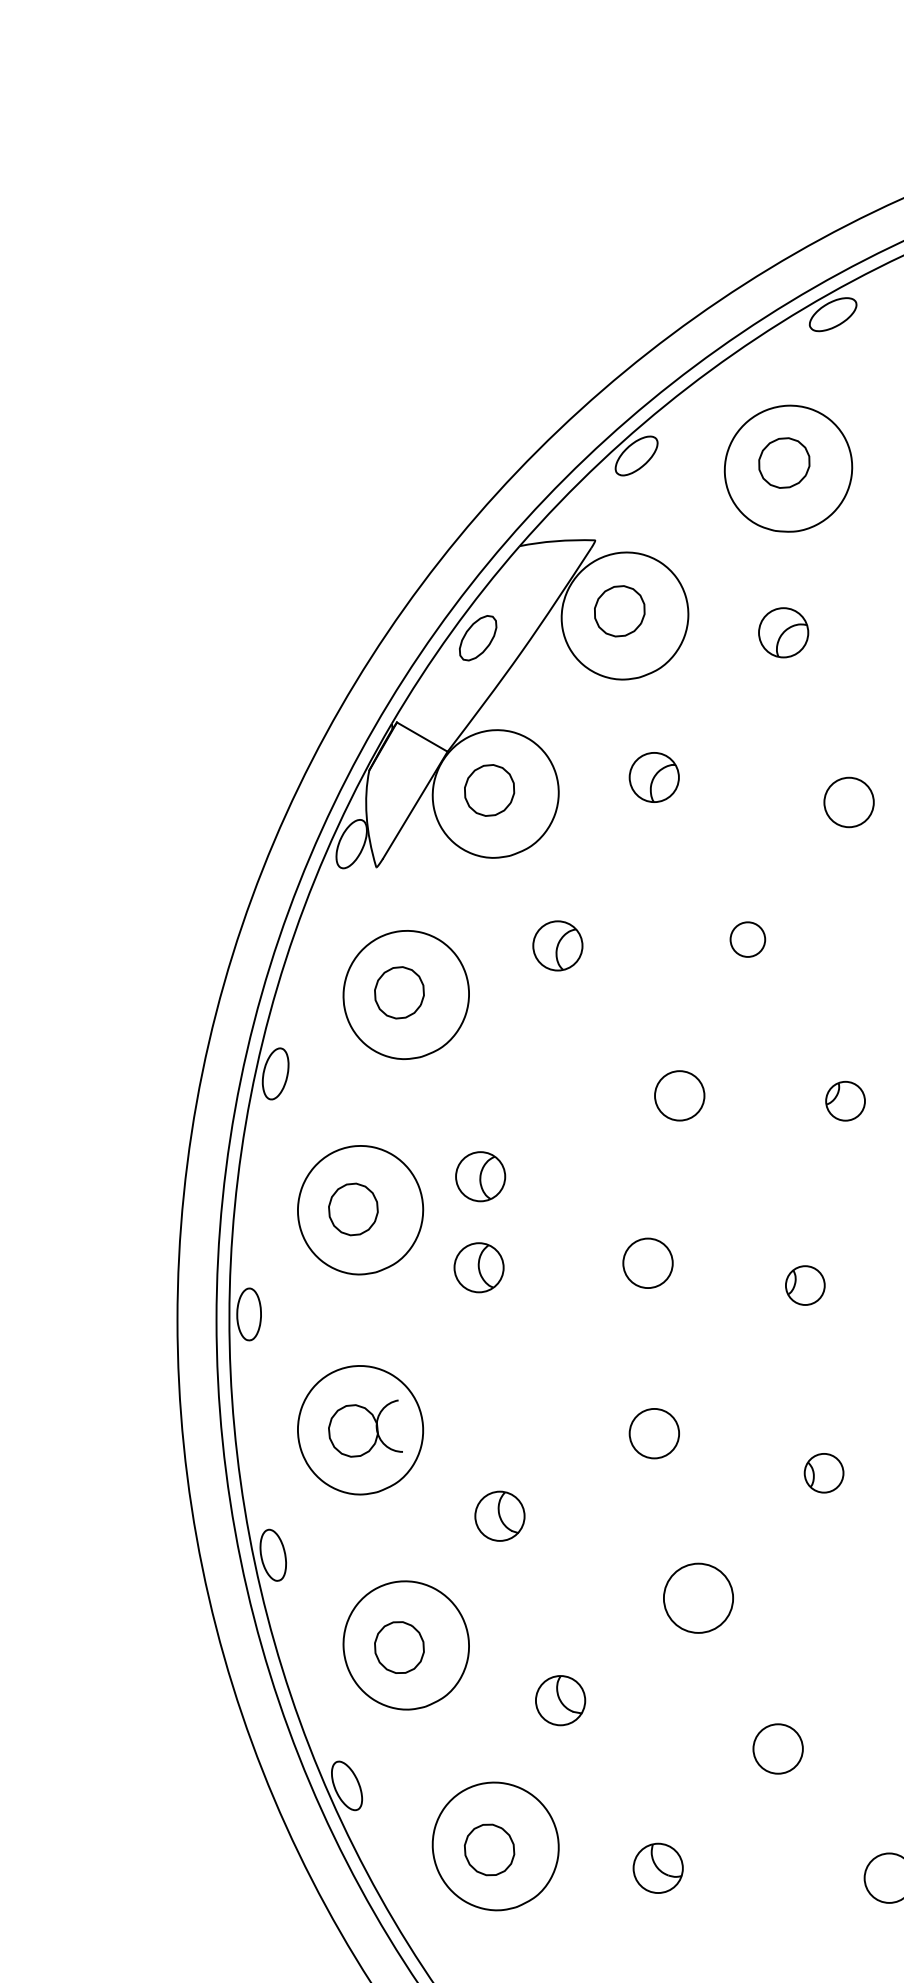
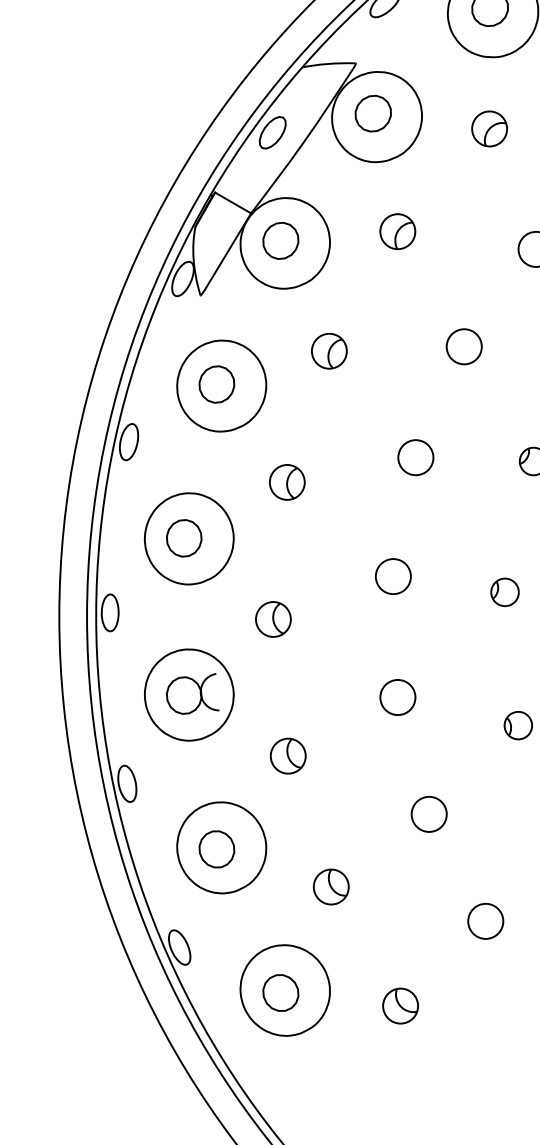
circle: (747, 939) -> (463, 346), size x1.43
part: (480, 1176) -> (287, 482), moved
part: (478, 1267) -> (273, 619), moved
circle: (698, 1598) -> (429, 814), size x0.71

